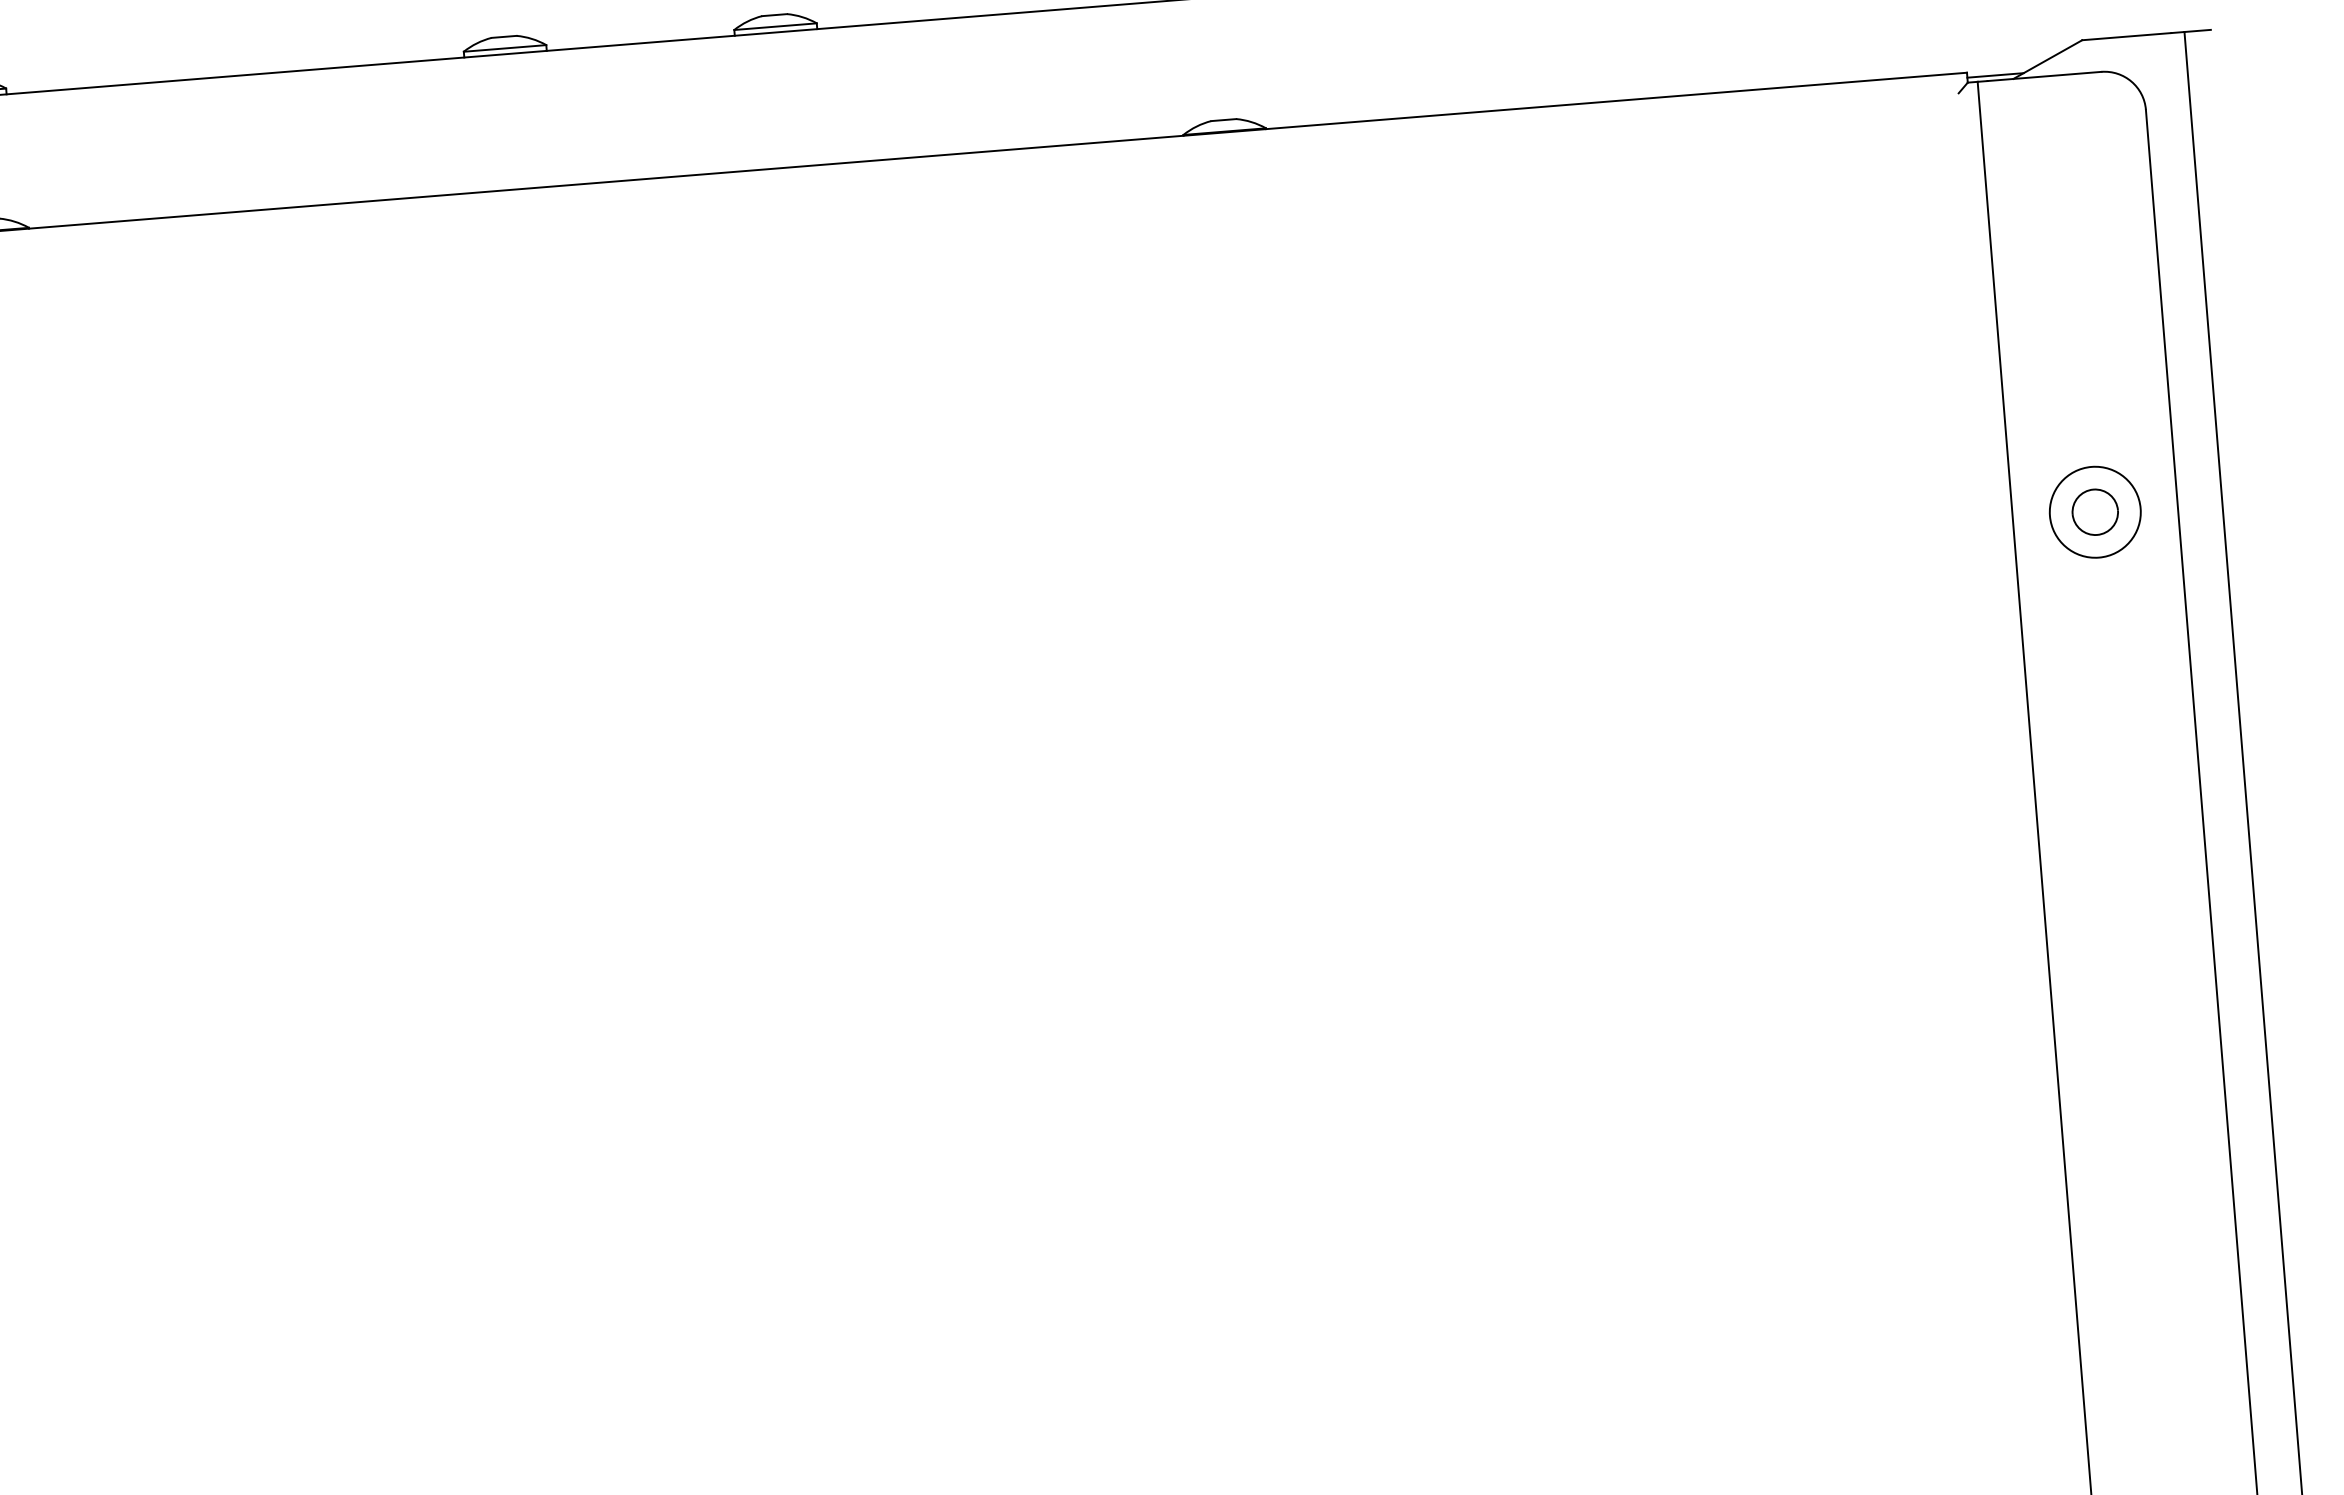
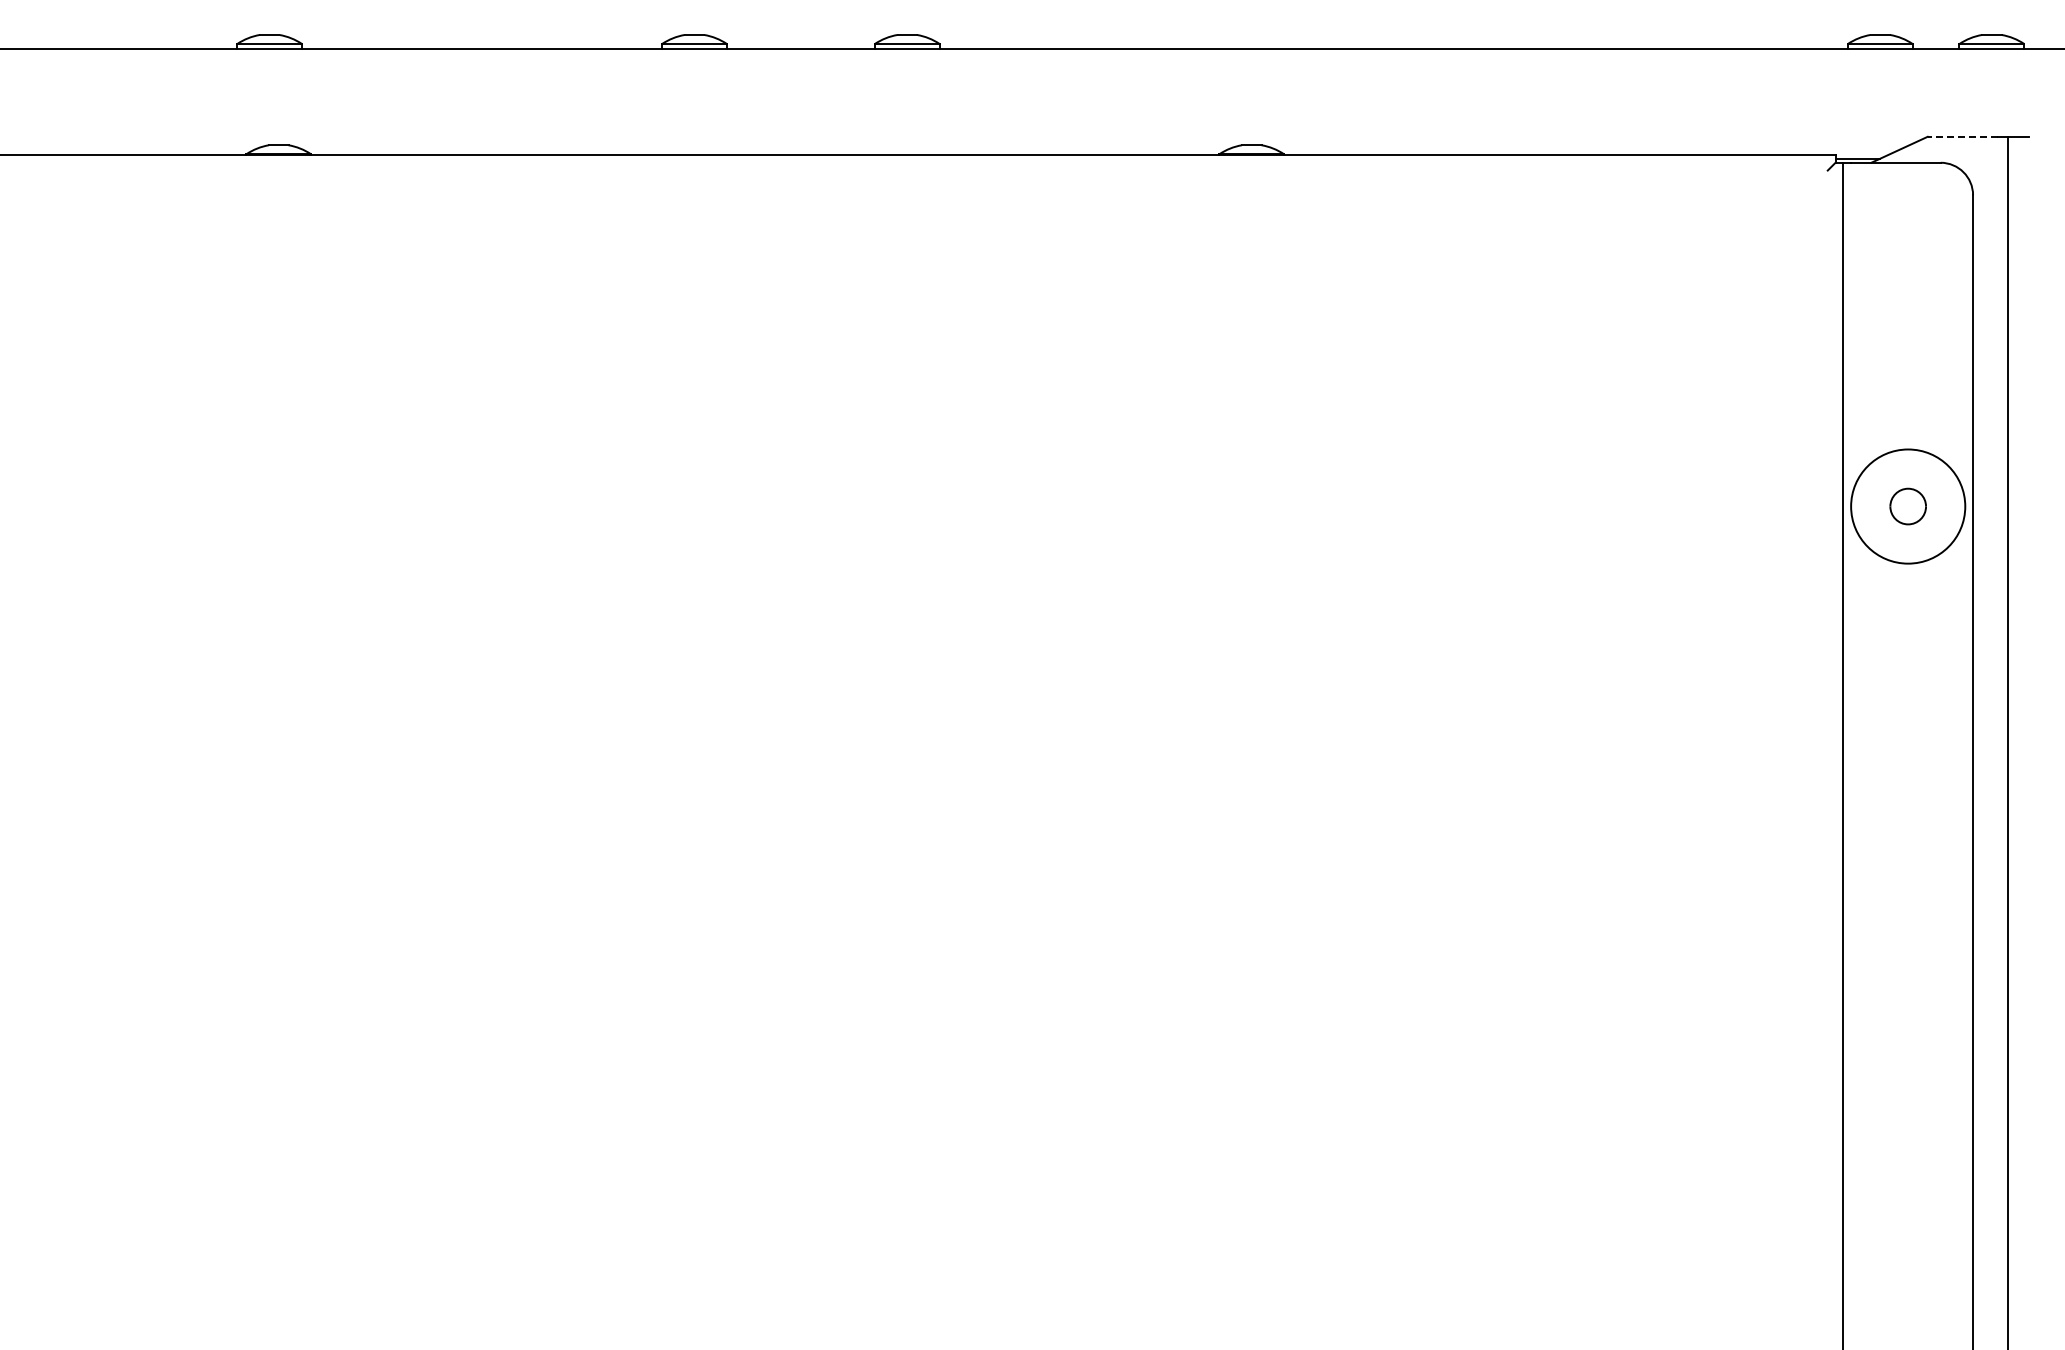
line: (2126, 36) -> (1962, 136), solid -> dashed
circle: (2094, 512) -> (1907, 506), size x1.6

